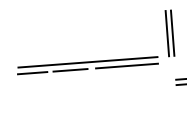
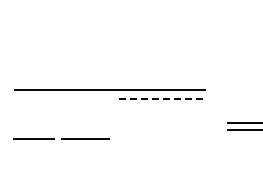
line: (172, 32) -> (228, 58), removed
line: (167, 33) -> (221, 58), removed
line: (126, 65) -> (162, 98), solid -> dashed
line: (52, 71) -> (61, 138), moved

